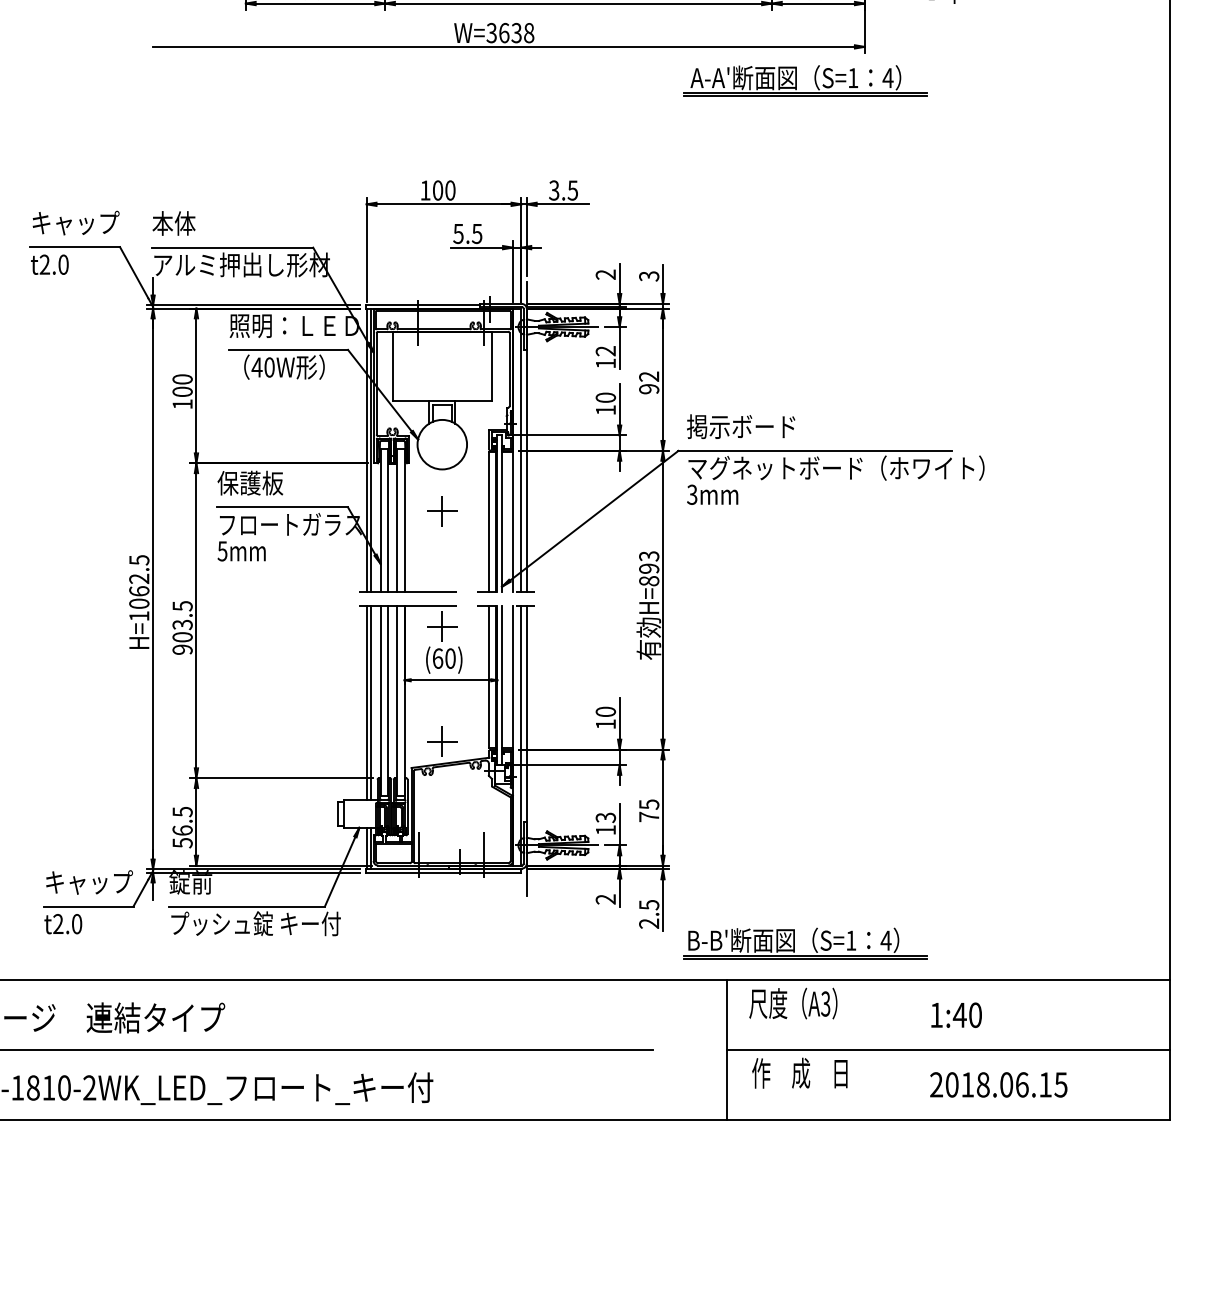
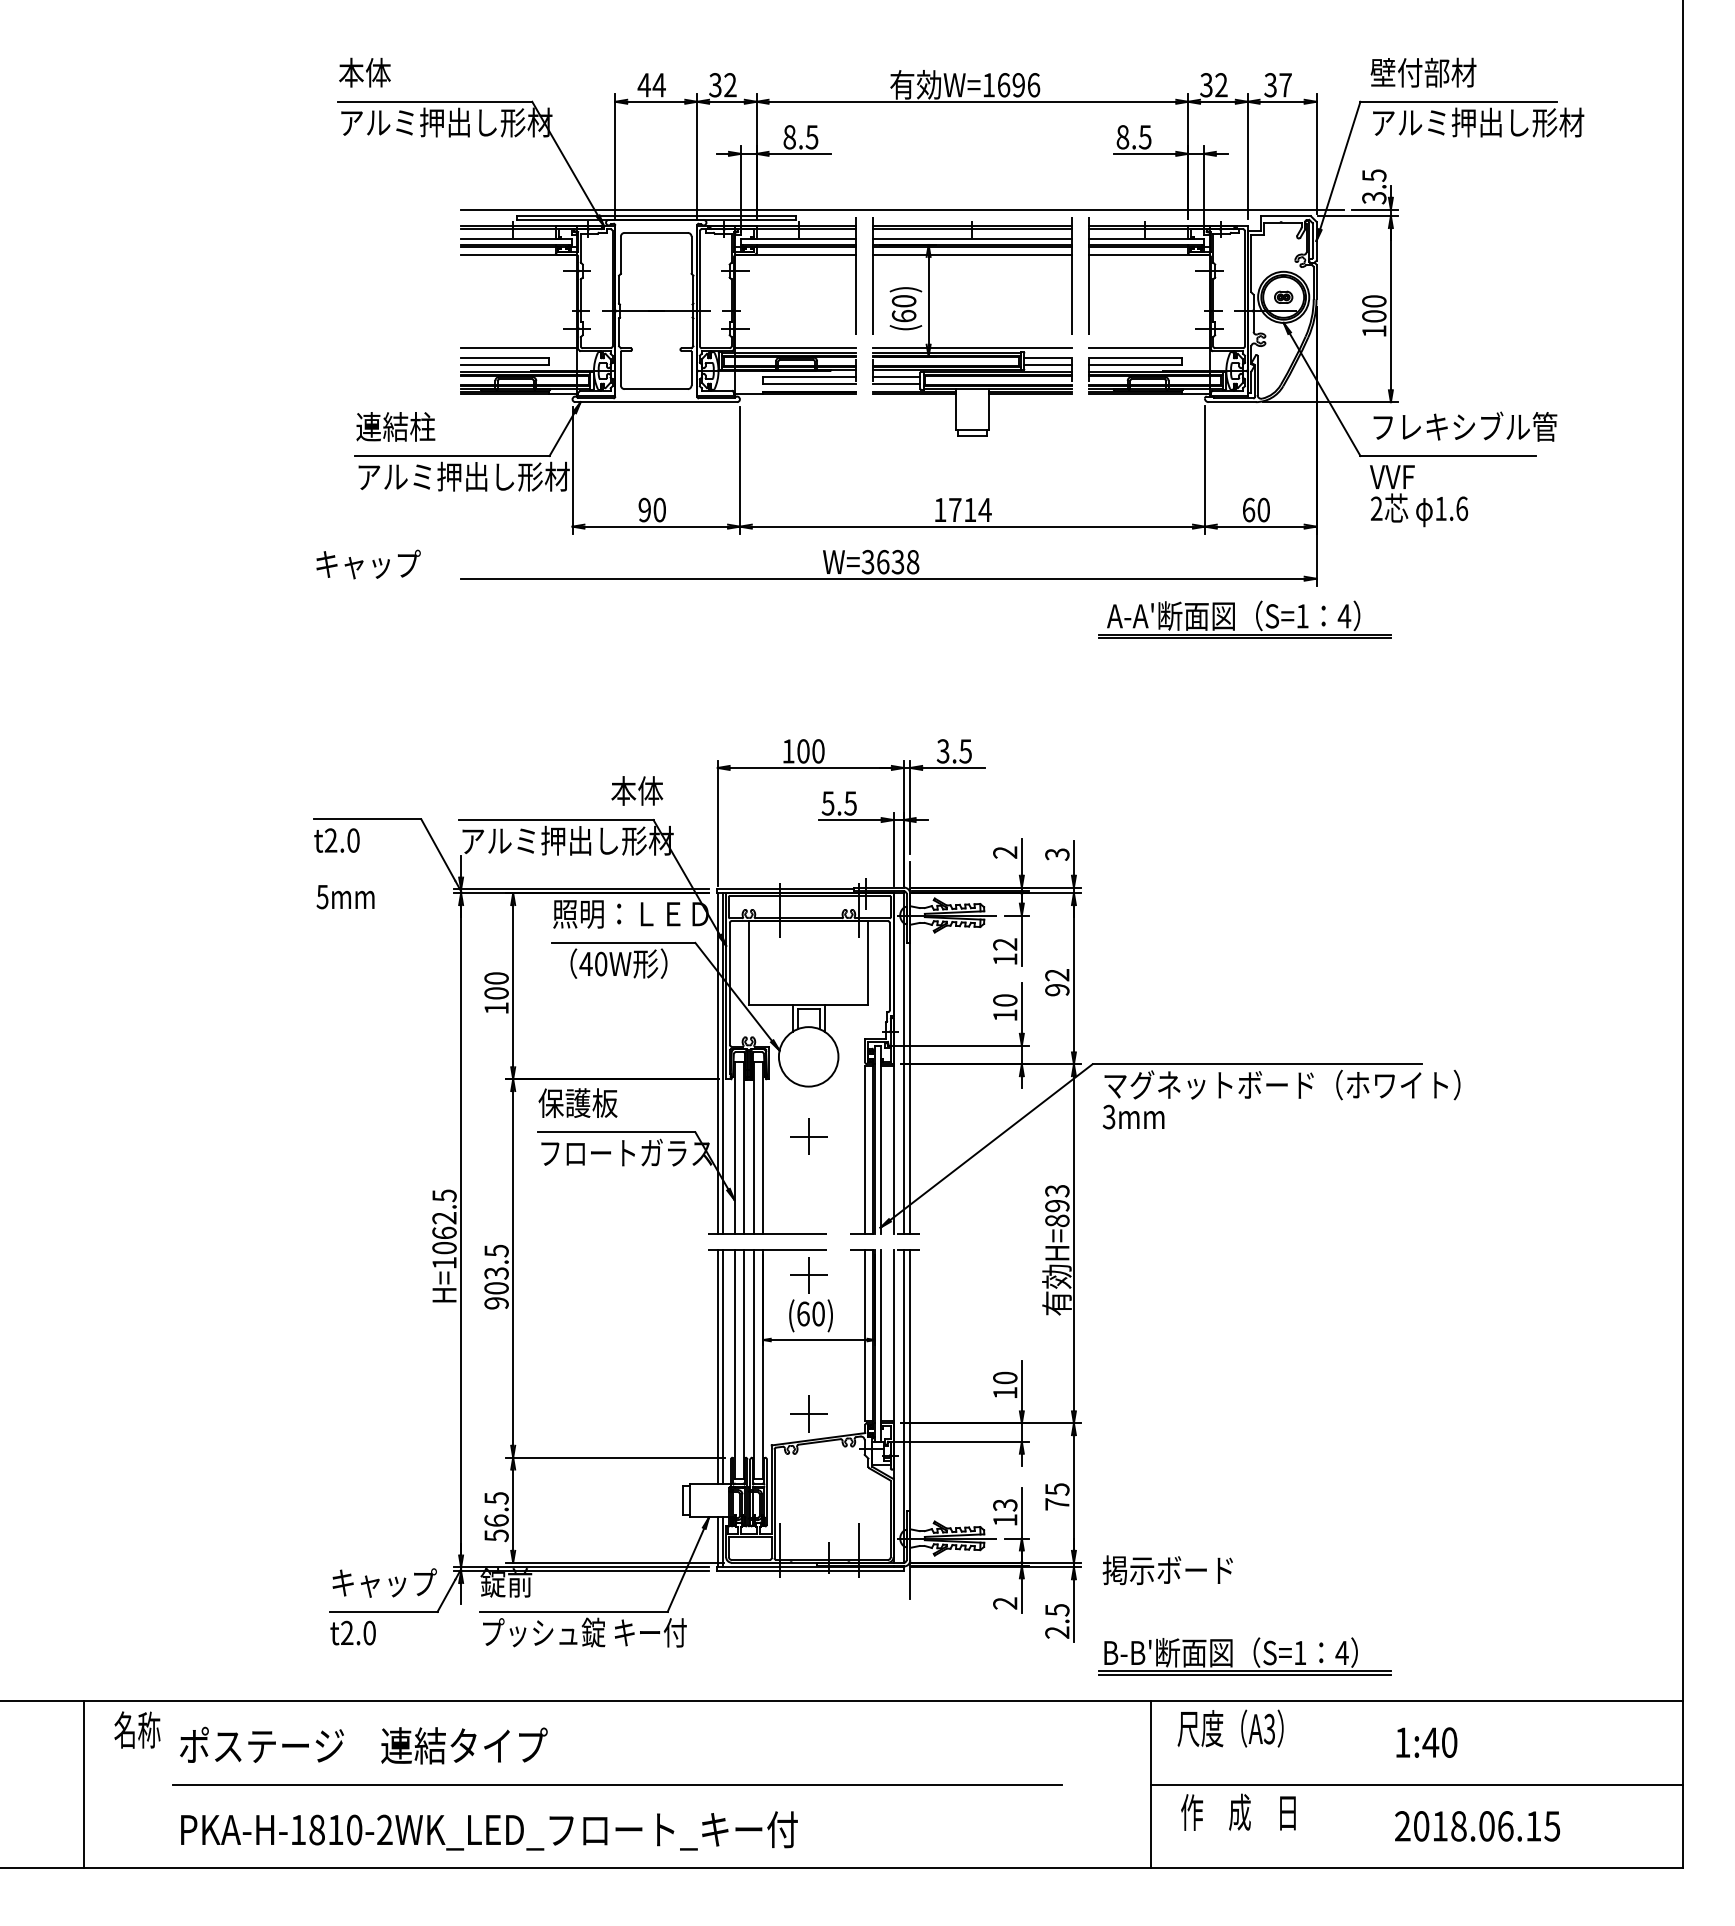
text: (76, 223) -> (368, 564), moved
text: (174, 223) -> (637, 790), moved
text: (740, 426) -> (1167, 1570), moved
text: (241, 551) -> (345, 897), moved

